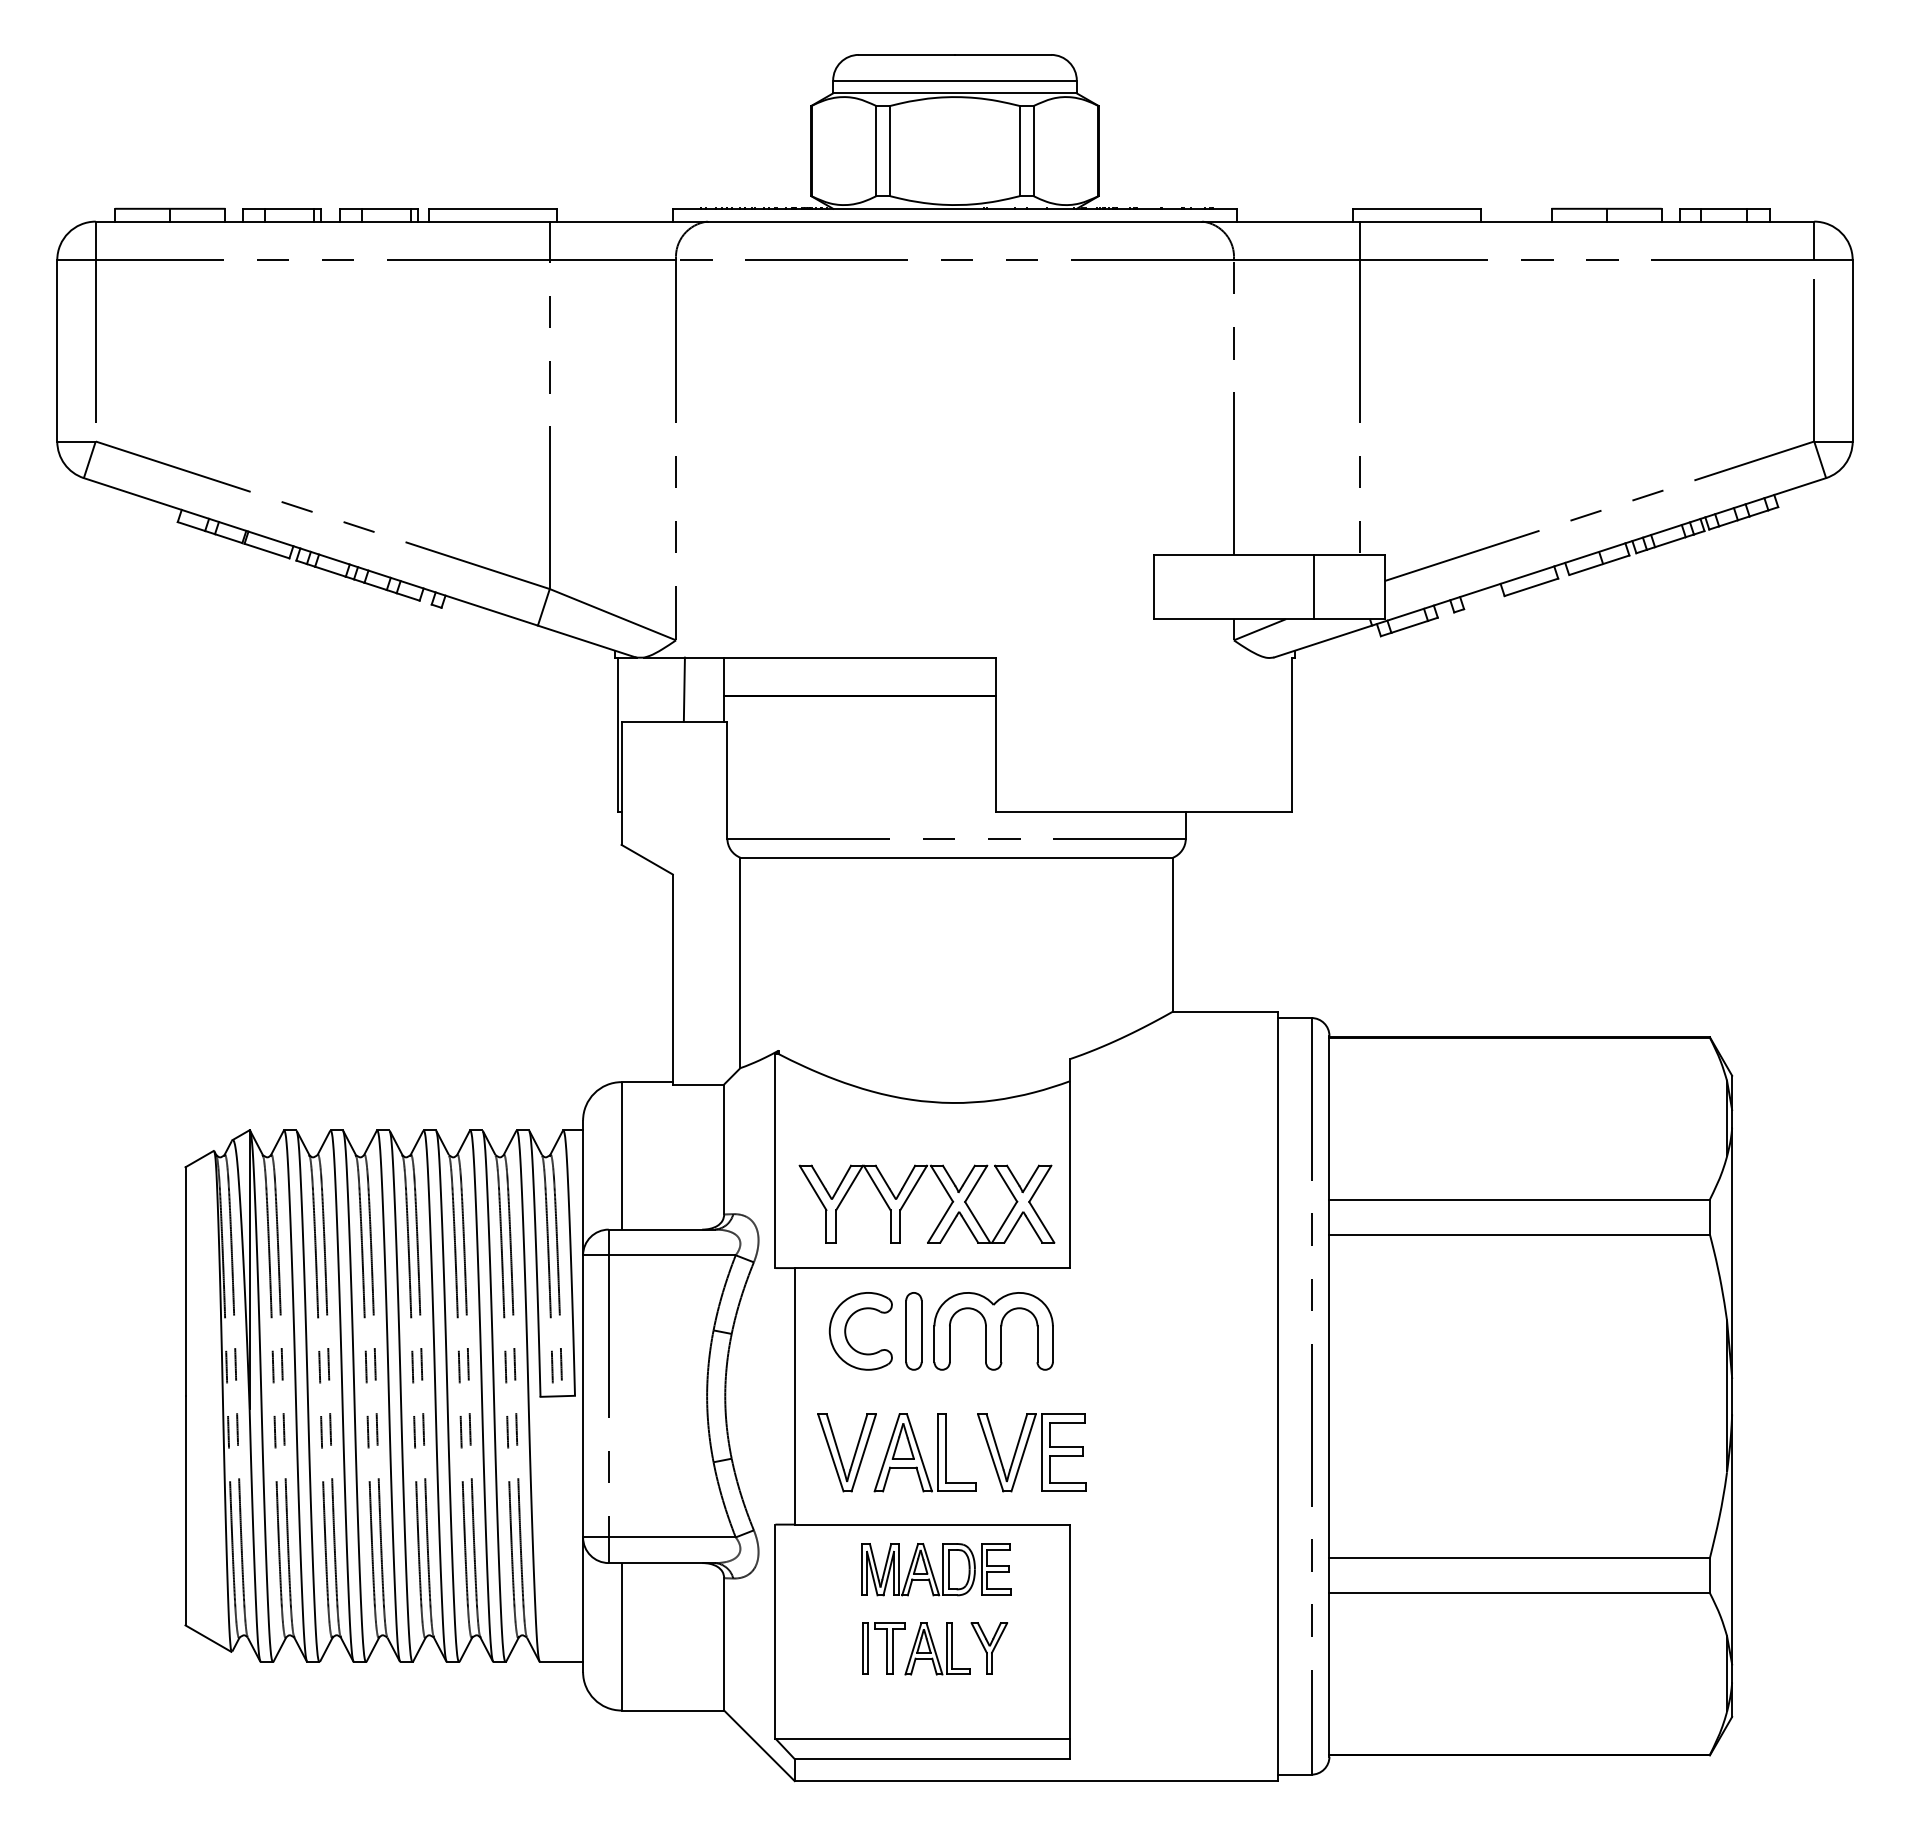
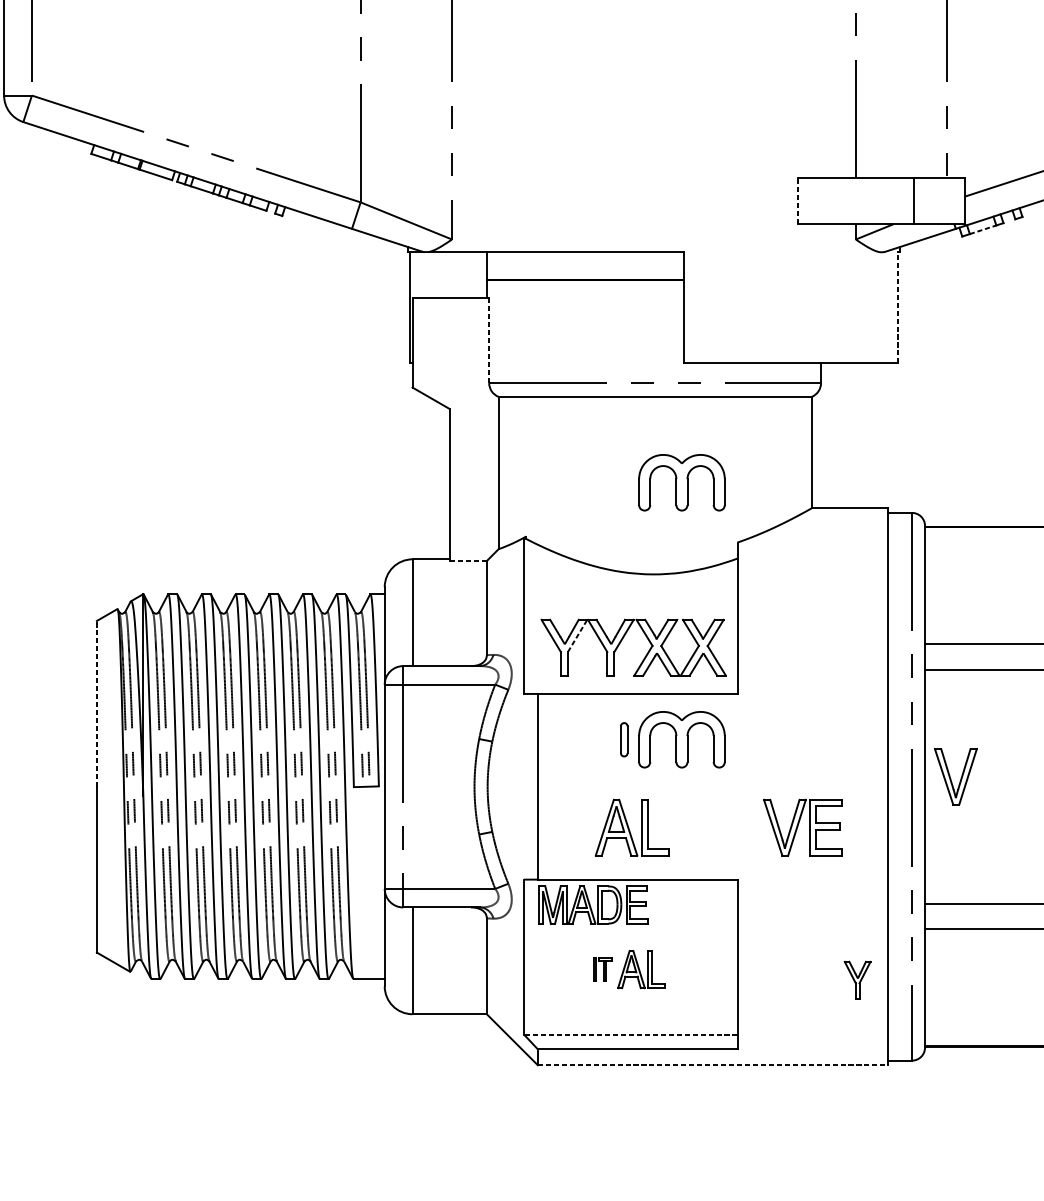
line: (1153, 586) -> (797, 200), solid -> dashed
line: (1410, 626) -> (983, 229), solid -> dashed
line: (683, 689) -> (457, 275), removed
line: (1291, 734) -> (897, 307), solid -> dashed
line: (727, 779) -> (489, 340), solid -> dashed
part: (993, 976) -> (681, 482), added
line: (698, 1084) -> (468, 561), solid -> dashed
line: (849, 1187) -> (577, 635), solid -> dashed
line: (185, 1281) -> (96, 703), solid -> dashed
part: (846, 1331) -> (575, 739), removed
part: (913, 1331) -> (623, 739), size x0.6
part: (1025, 1450) -> (798, 825), moved
part: (840, 1455) -> (951, 778), moved
part: (936, 1569) -> (593, 904), moved
part: (883, 1648) -> (602, 969), size x0.6
part: (989, 1648) -> (857, 980), moved
line: (922, 1738) -> (630, 1034), solid -> dashed
line: (1036, 1781) -> (712, 1065), solid -> dashed

